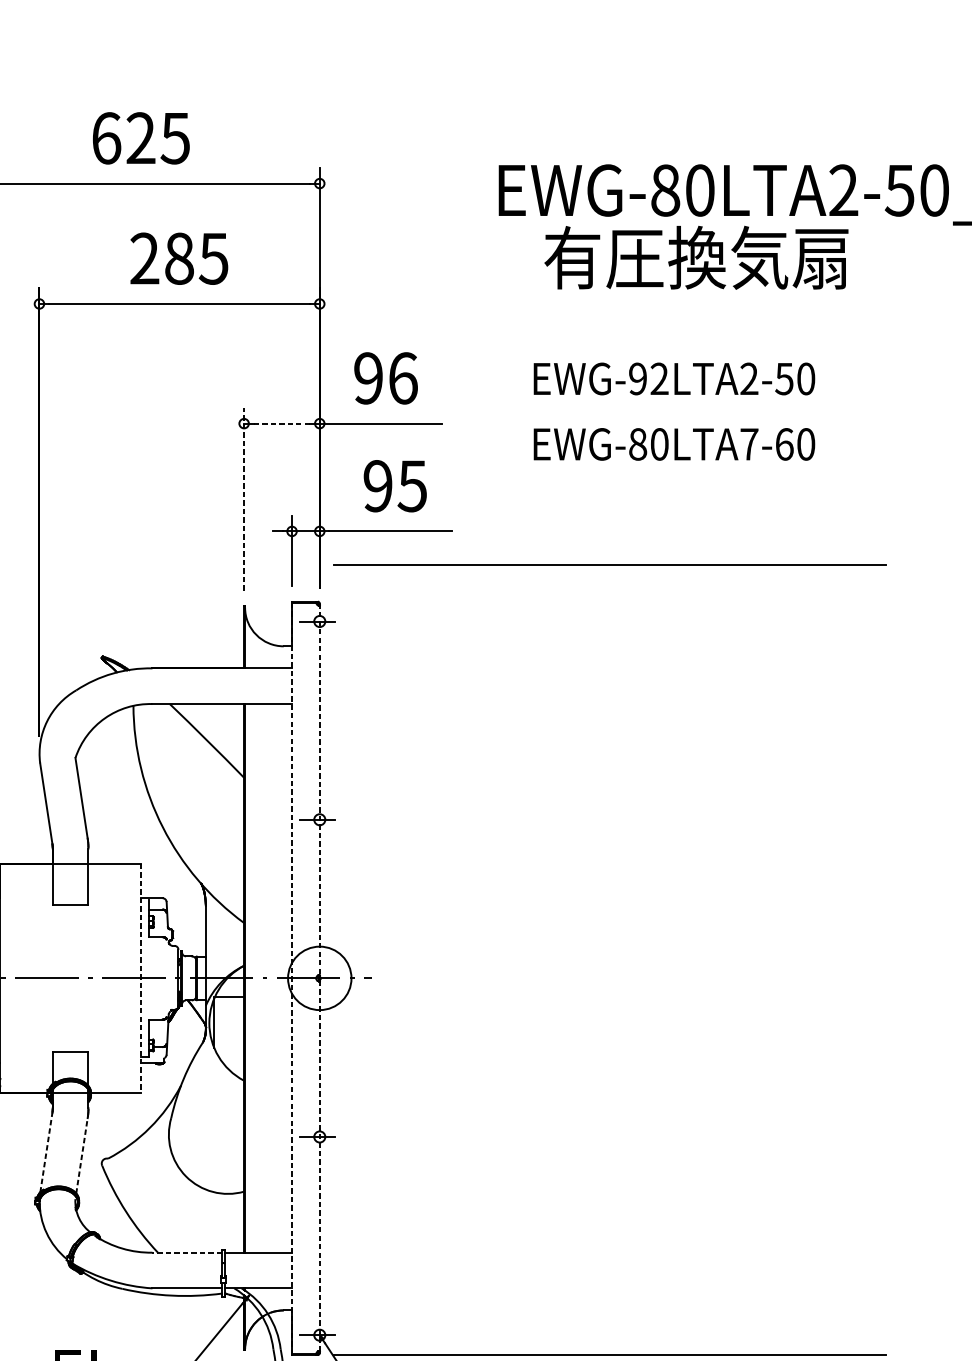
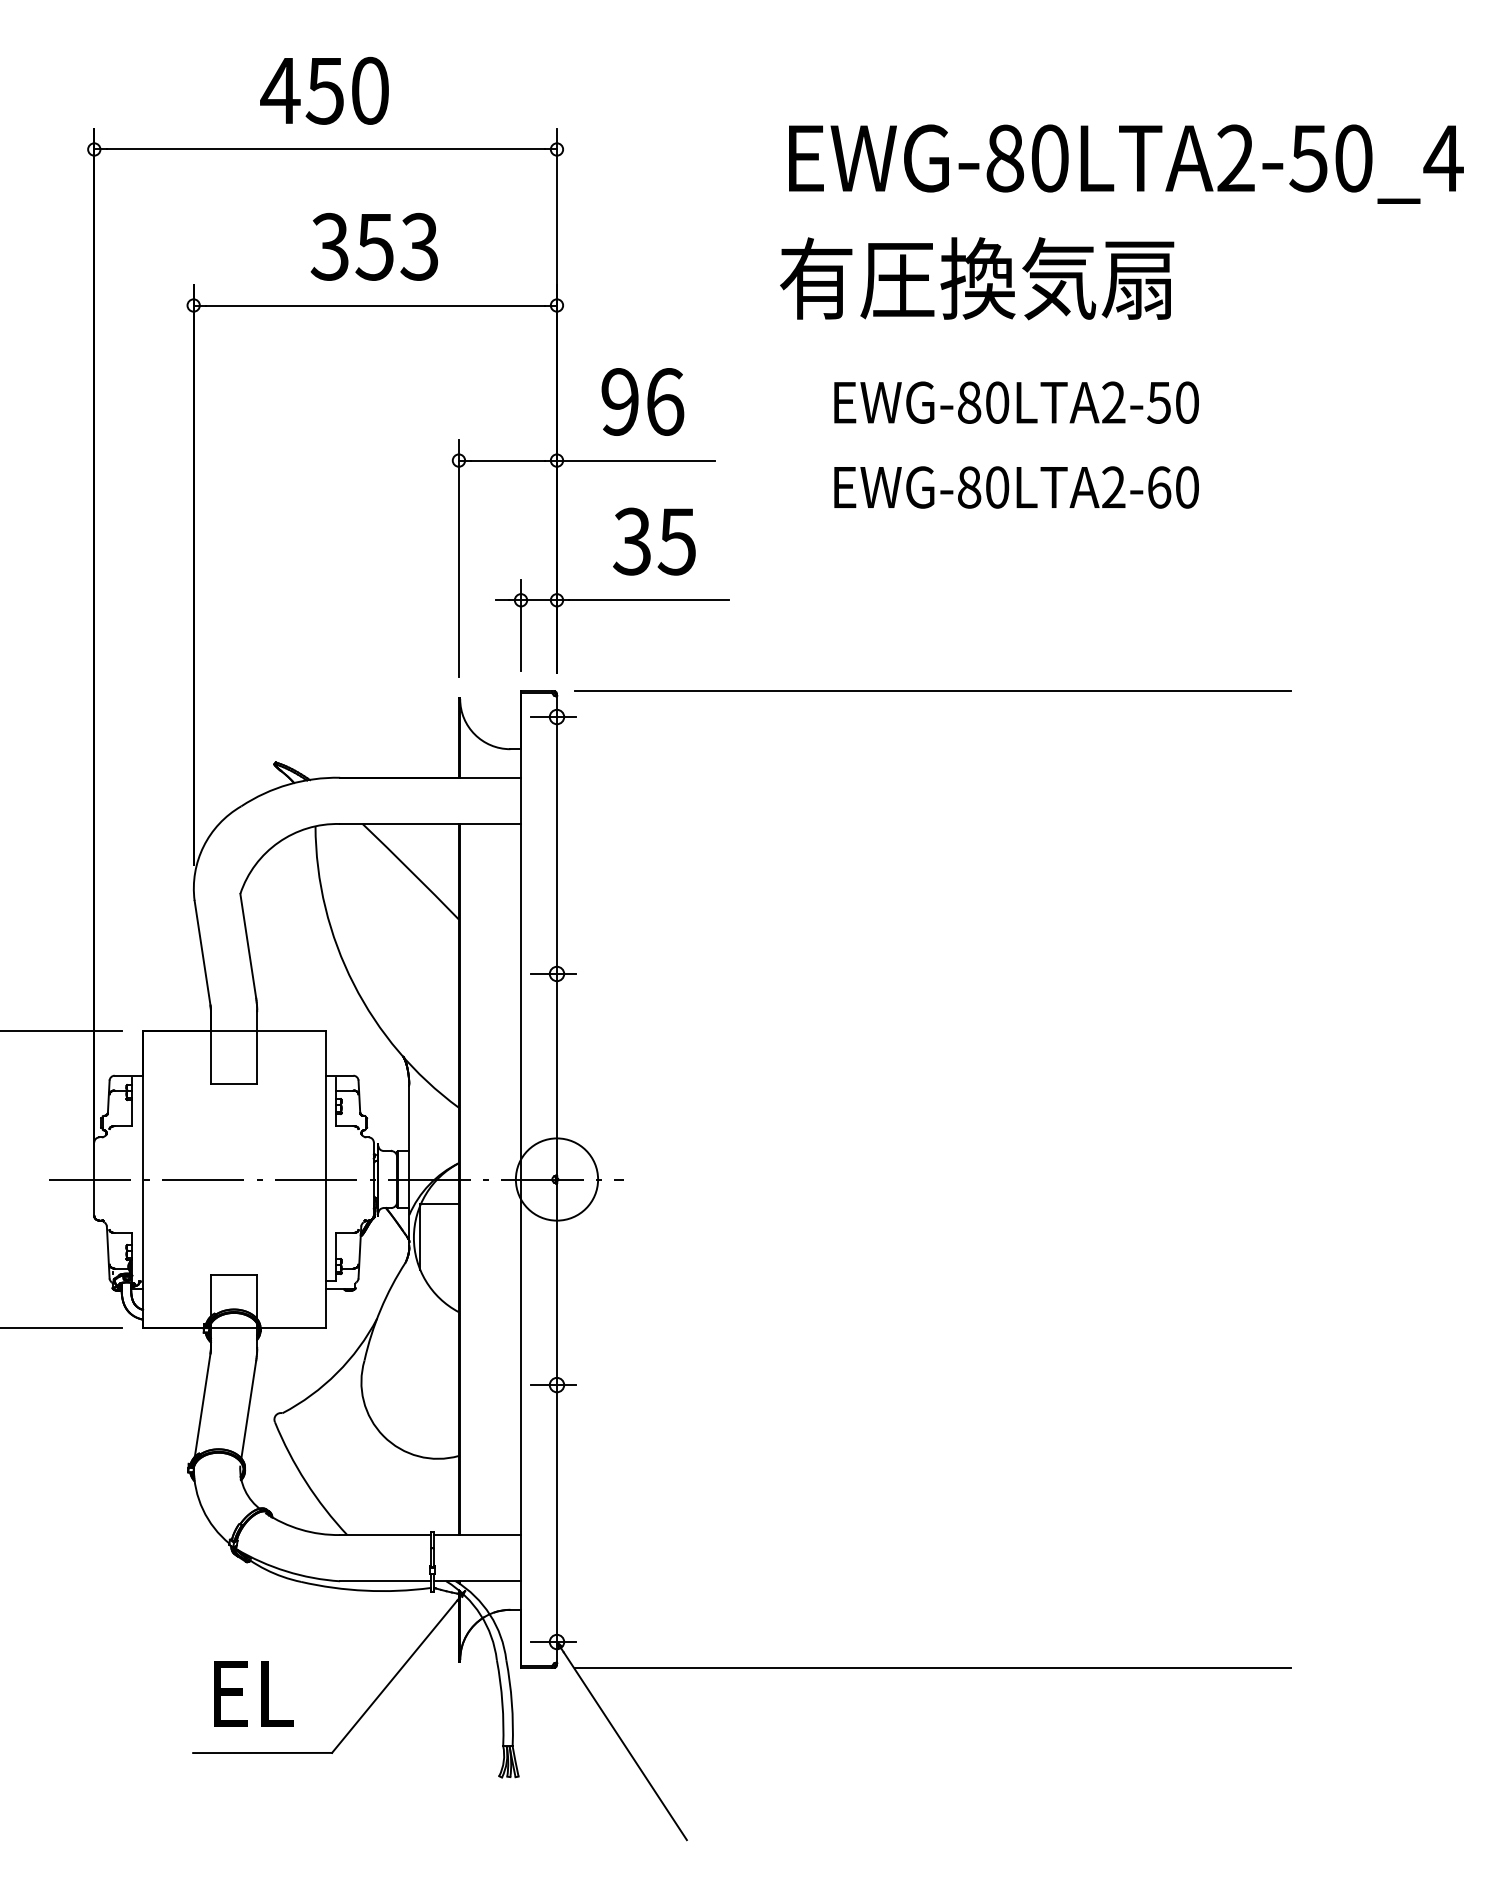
text: (140, 138) -> (324, 90), 625 -> 450
text: (696, 257) -> (977, 278), moved
text: (178, 258) -> (374, 246), 285 -> 353
text: (648, 378) -> (983, 402), EWG-92LTA2-50 -> EWG-80LTA2-50
line: (281, 423) -> (507, 460), dashed -> solid
text: (749, 443) -> (1113, 486), EWG-80LTA7-60 -> EWG-80LTA2-60
text: (377, 486) -> (631, 541), 95 -> 35
line: (243, 499) -> (458, 558), dashed -> solid
line: (609, 564) -> (932, 690), moved
line: (320, 790) -> (557, 935), dashed -> solid
line: (141, 978) -> (325, 1179), dashed -> solid
line: (292, 978) -> (521, 1179), dashed -> solid
line: (46, 1151) -> (202, 1404), dashed -> solid
line: (81, 1155) -> (248, 1409), dashed -> solid
line: (320, 1167) -> (557, 1424), dashed -> solid
line: (186, 1253) -> (384, 1535), dashed -> solid

